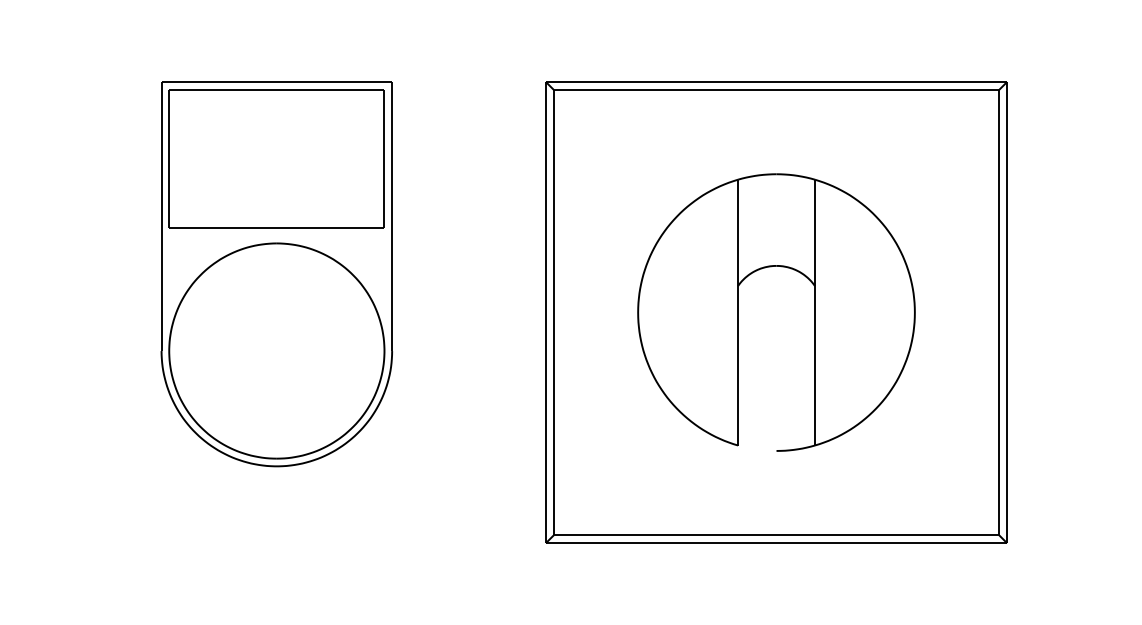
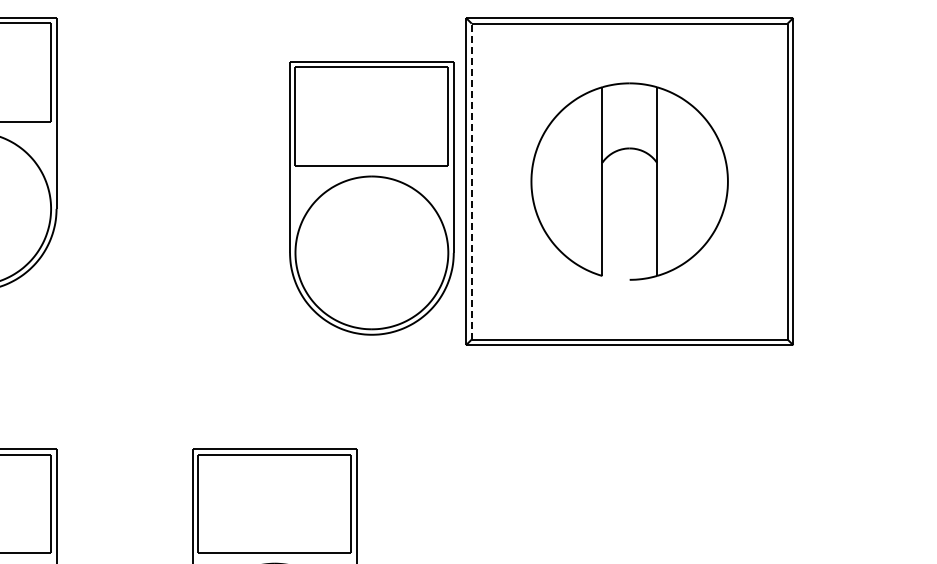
part: (276, 274) -> (371, 198), moved
line: (553, 312) -> (471, 181), solid -> dashed

